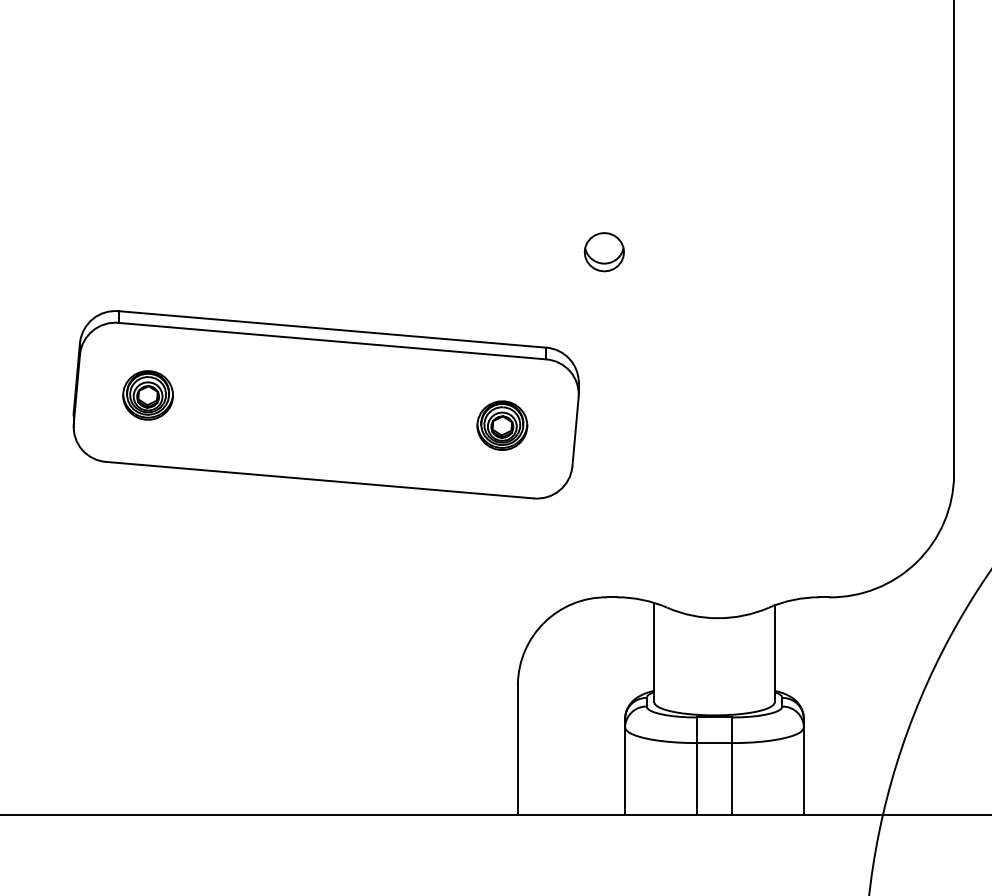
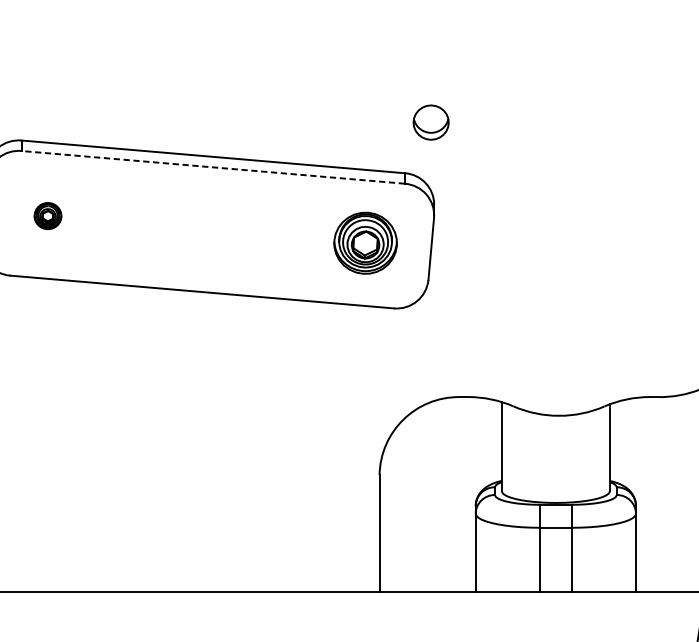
part: (603, 252) -> (430, 122), moved
line: (331, 341) -> (212, 167), solid -> dashed
part: (147, 395) -> (47, 216), size x0.6
part: (502, 425) -> (365, 243), size x1.4

